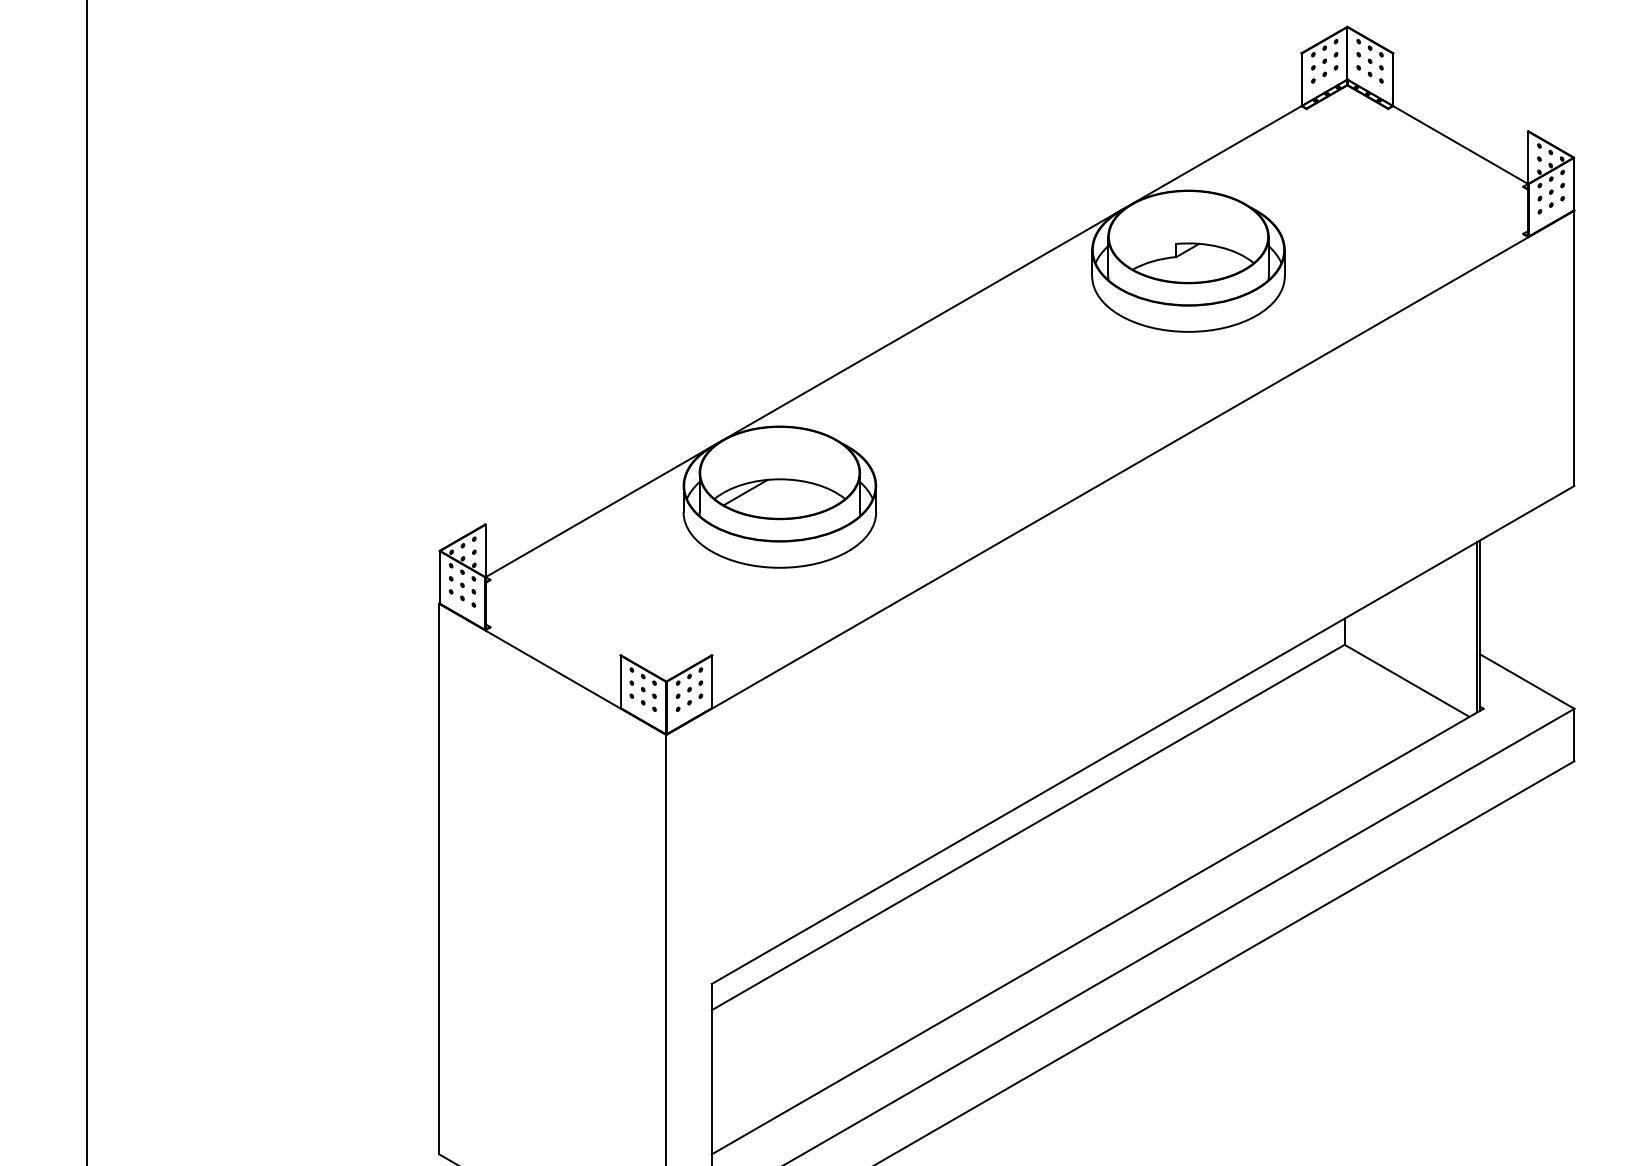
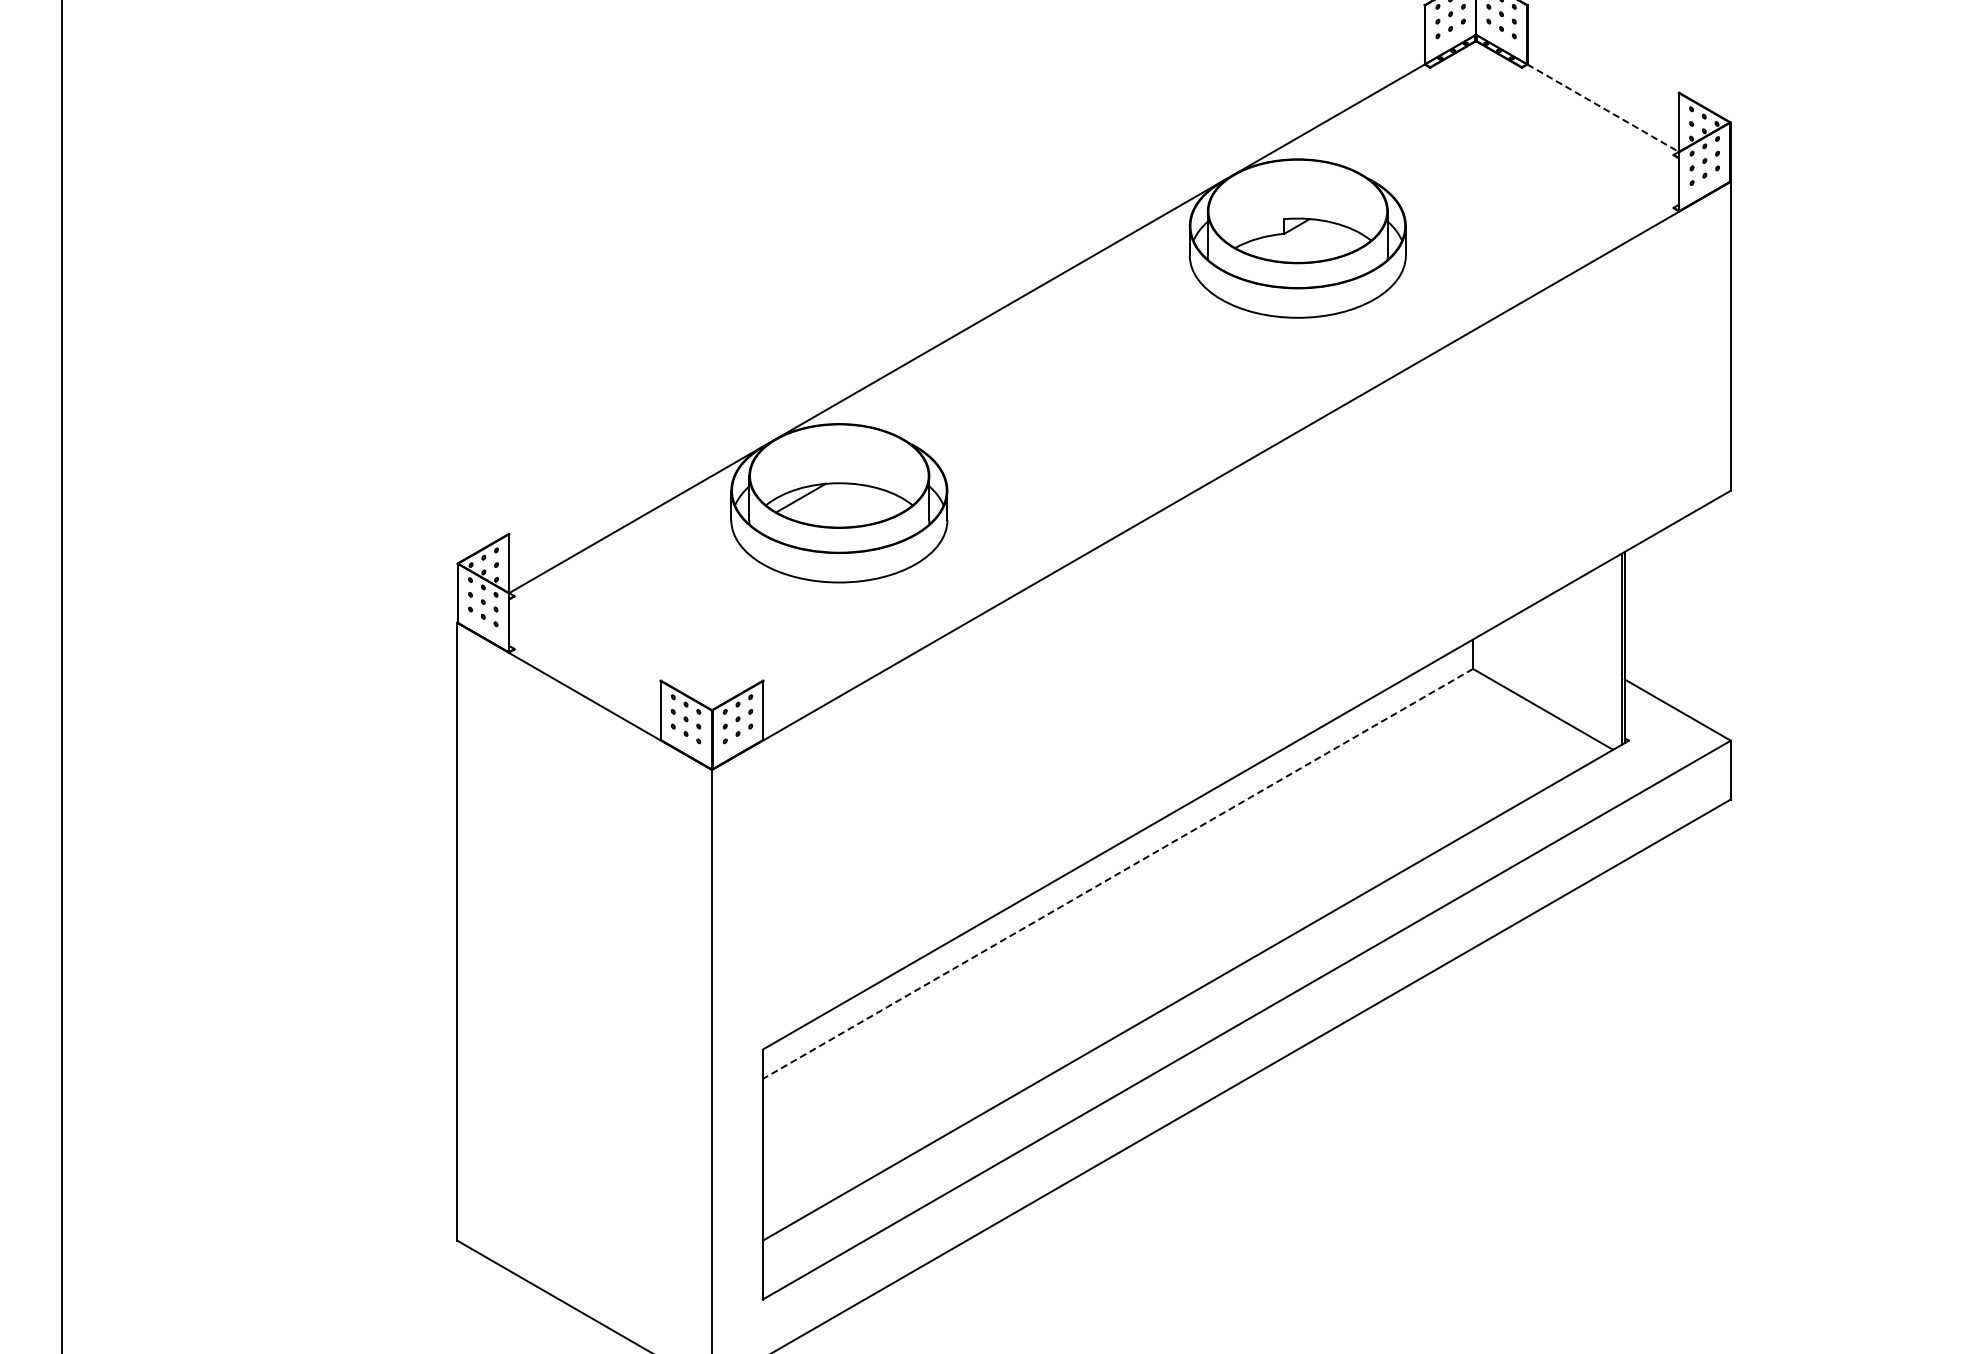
line: (1460, 145) -> (1603, 108), solid -> dashed
line: (1028, 827) -> (1118, 873), solid -> dashed

